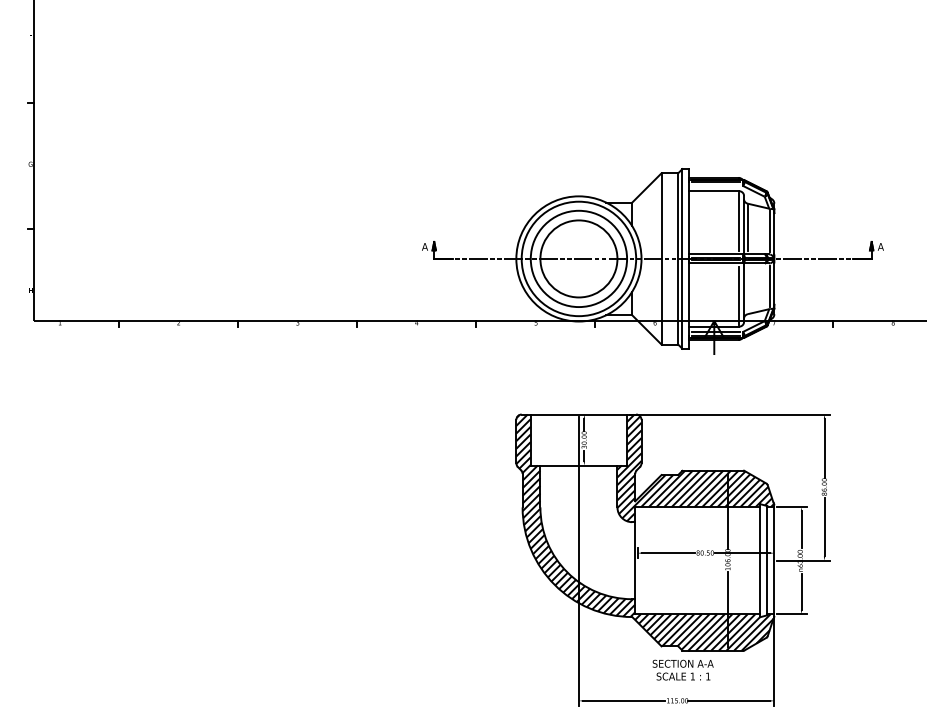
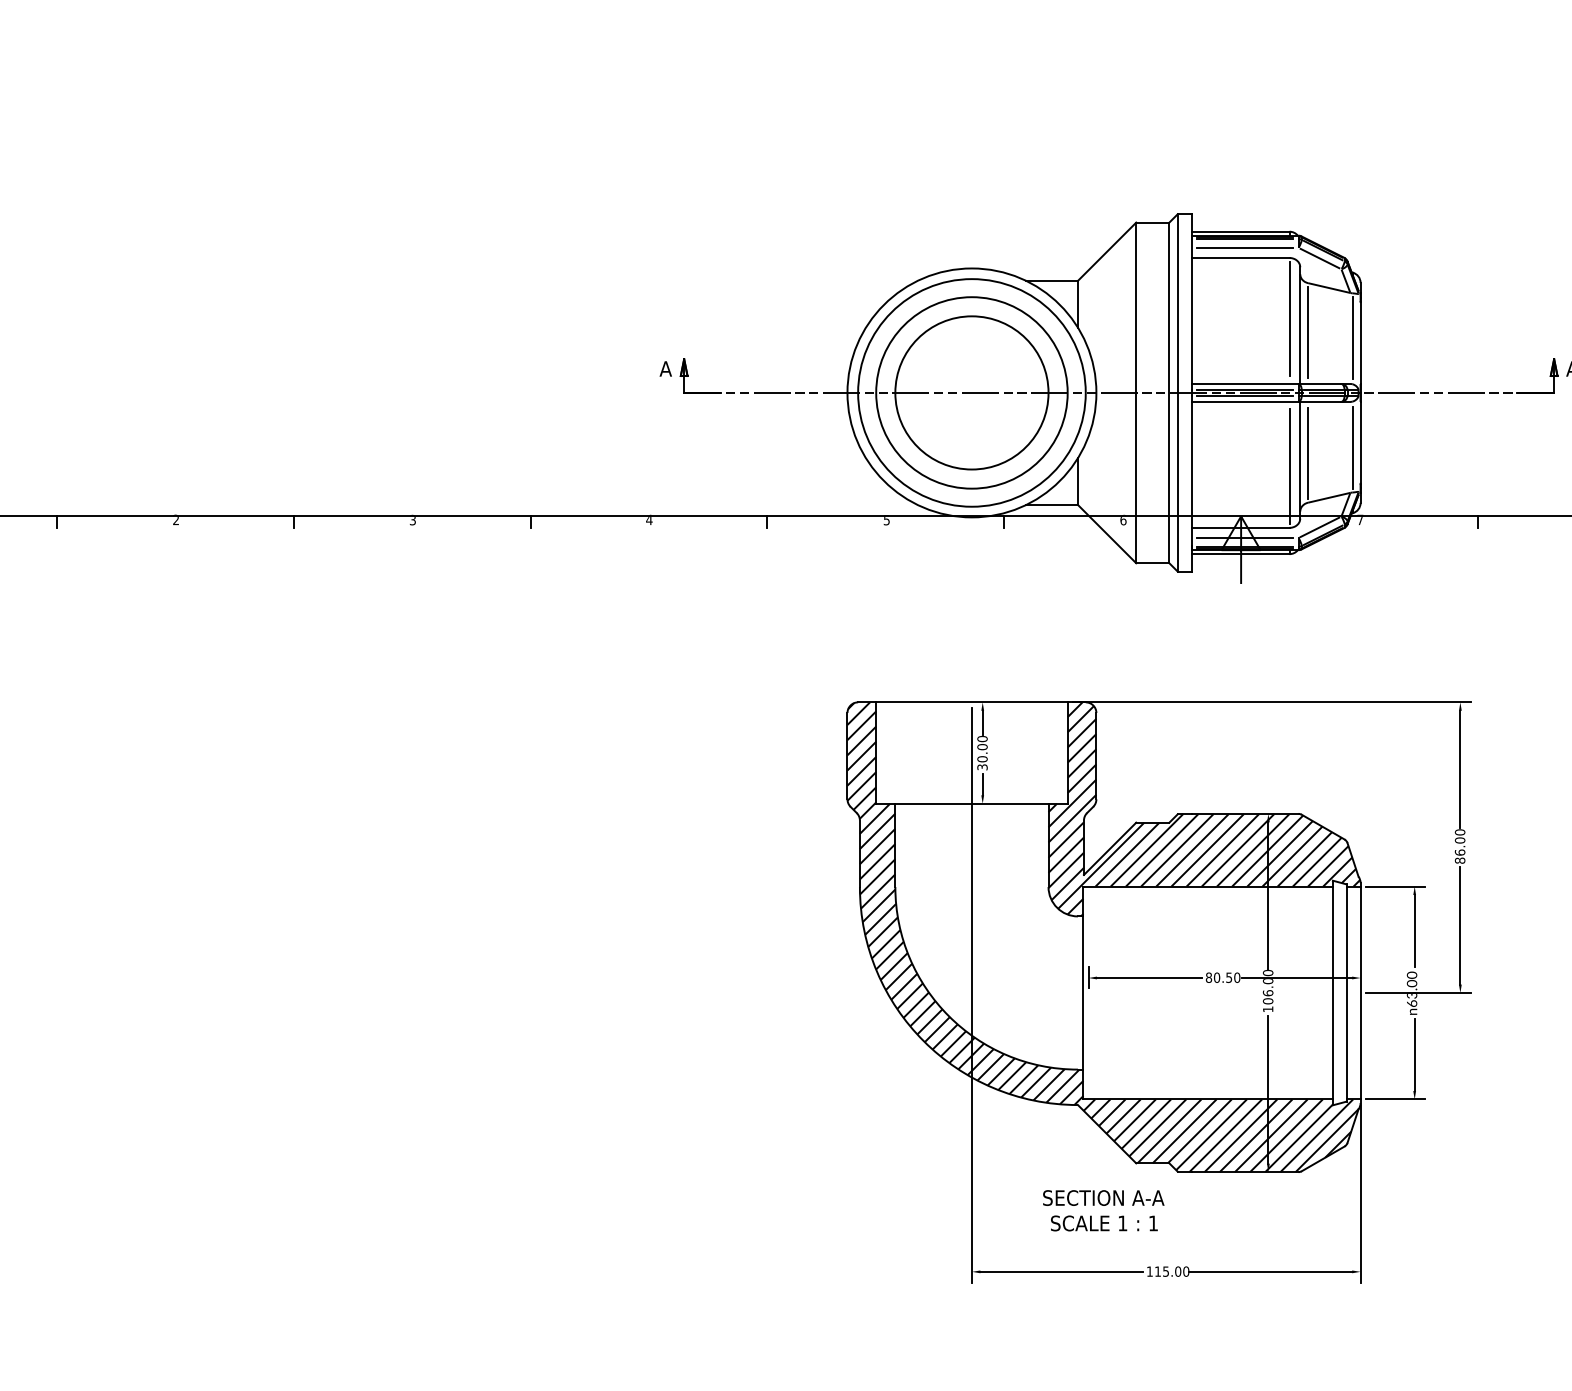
line: (716, 185) -> (1245, 246), added
line: (747, 289) -> (1307, 453), added
text: (682, 669) -> (1102, 1209), moved

